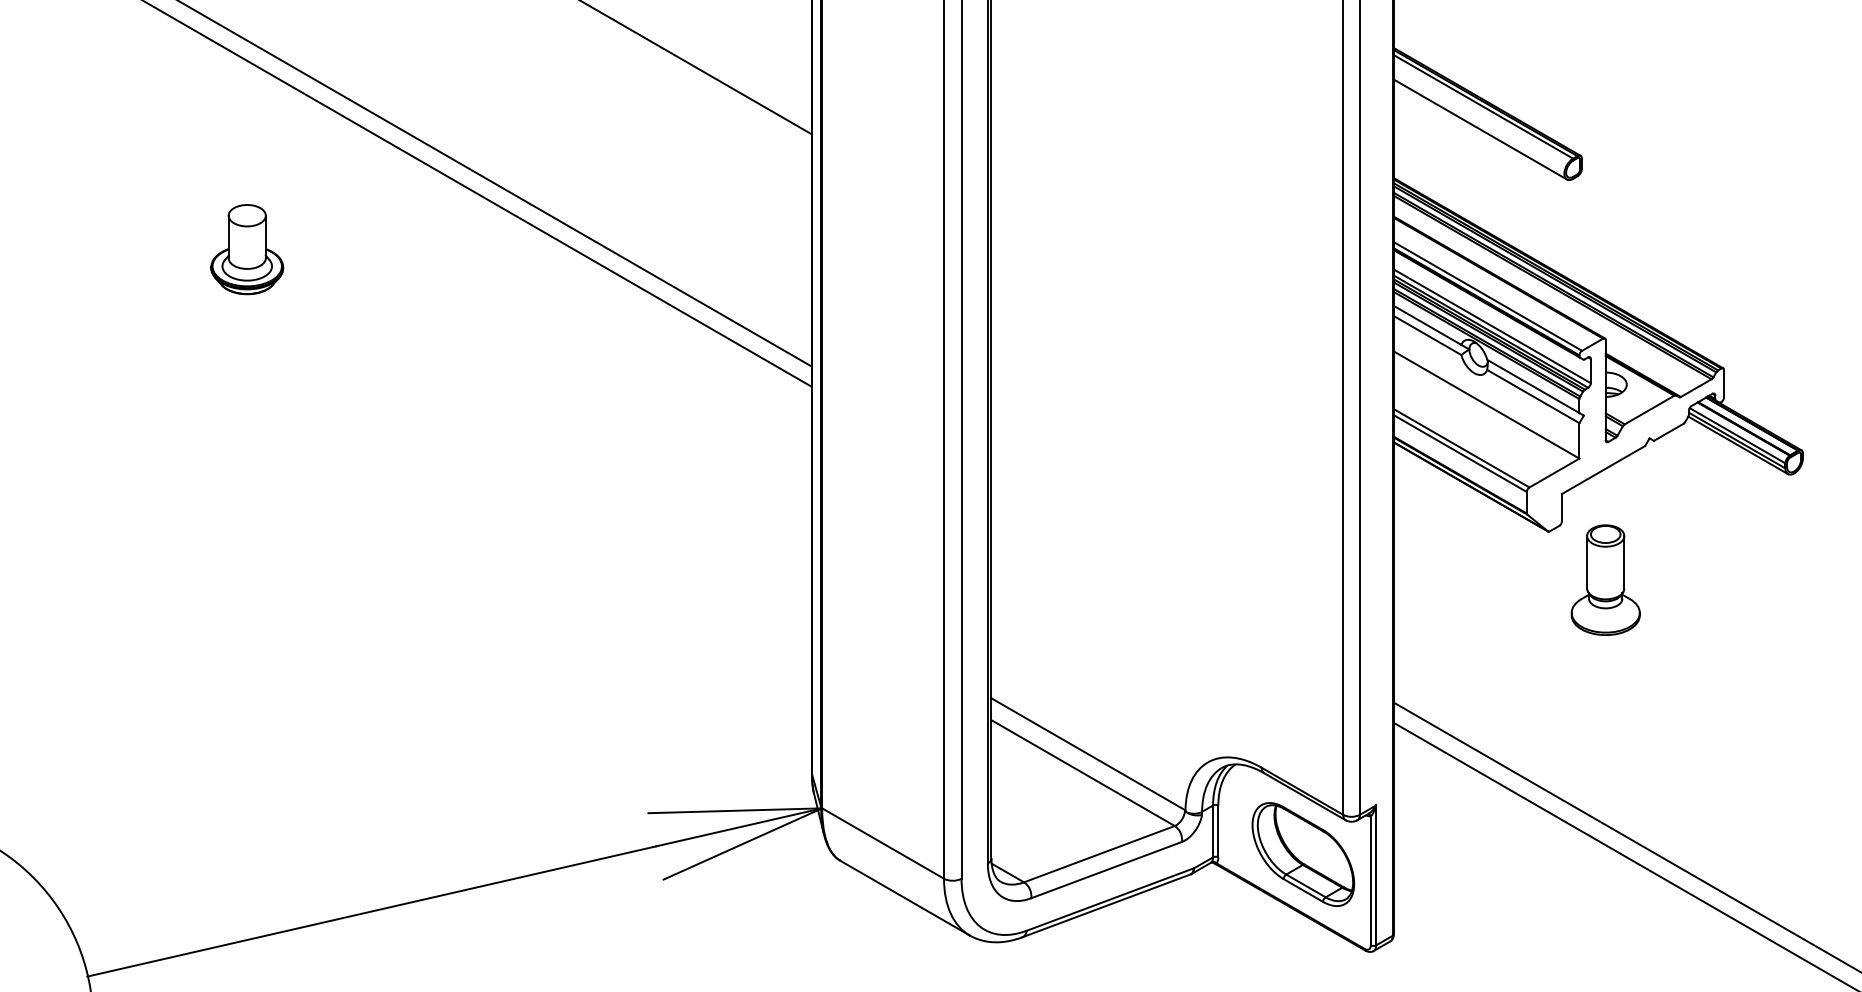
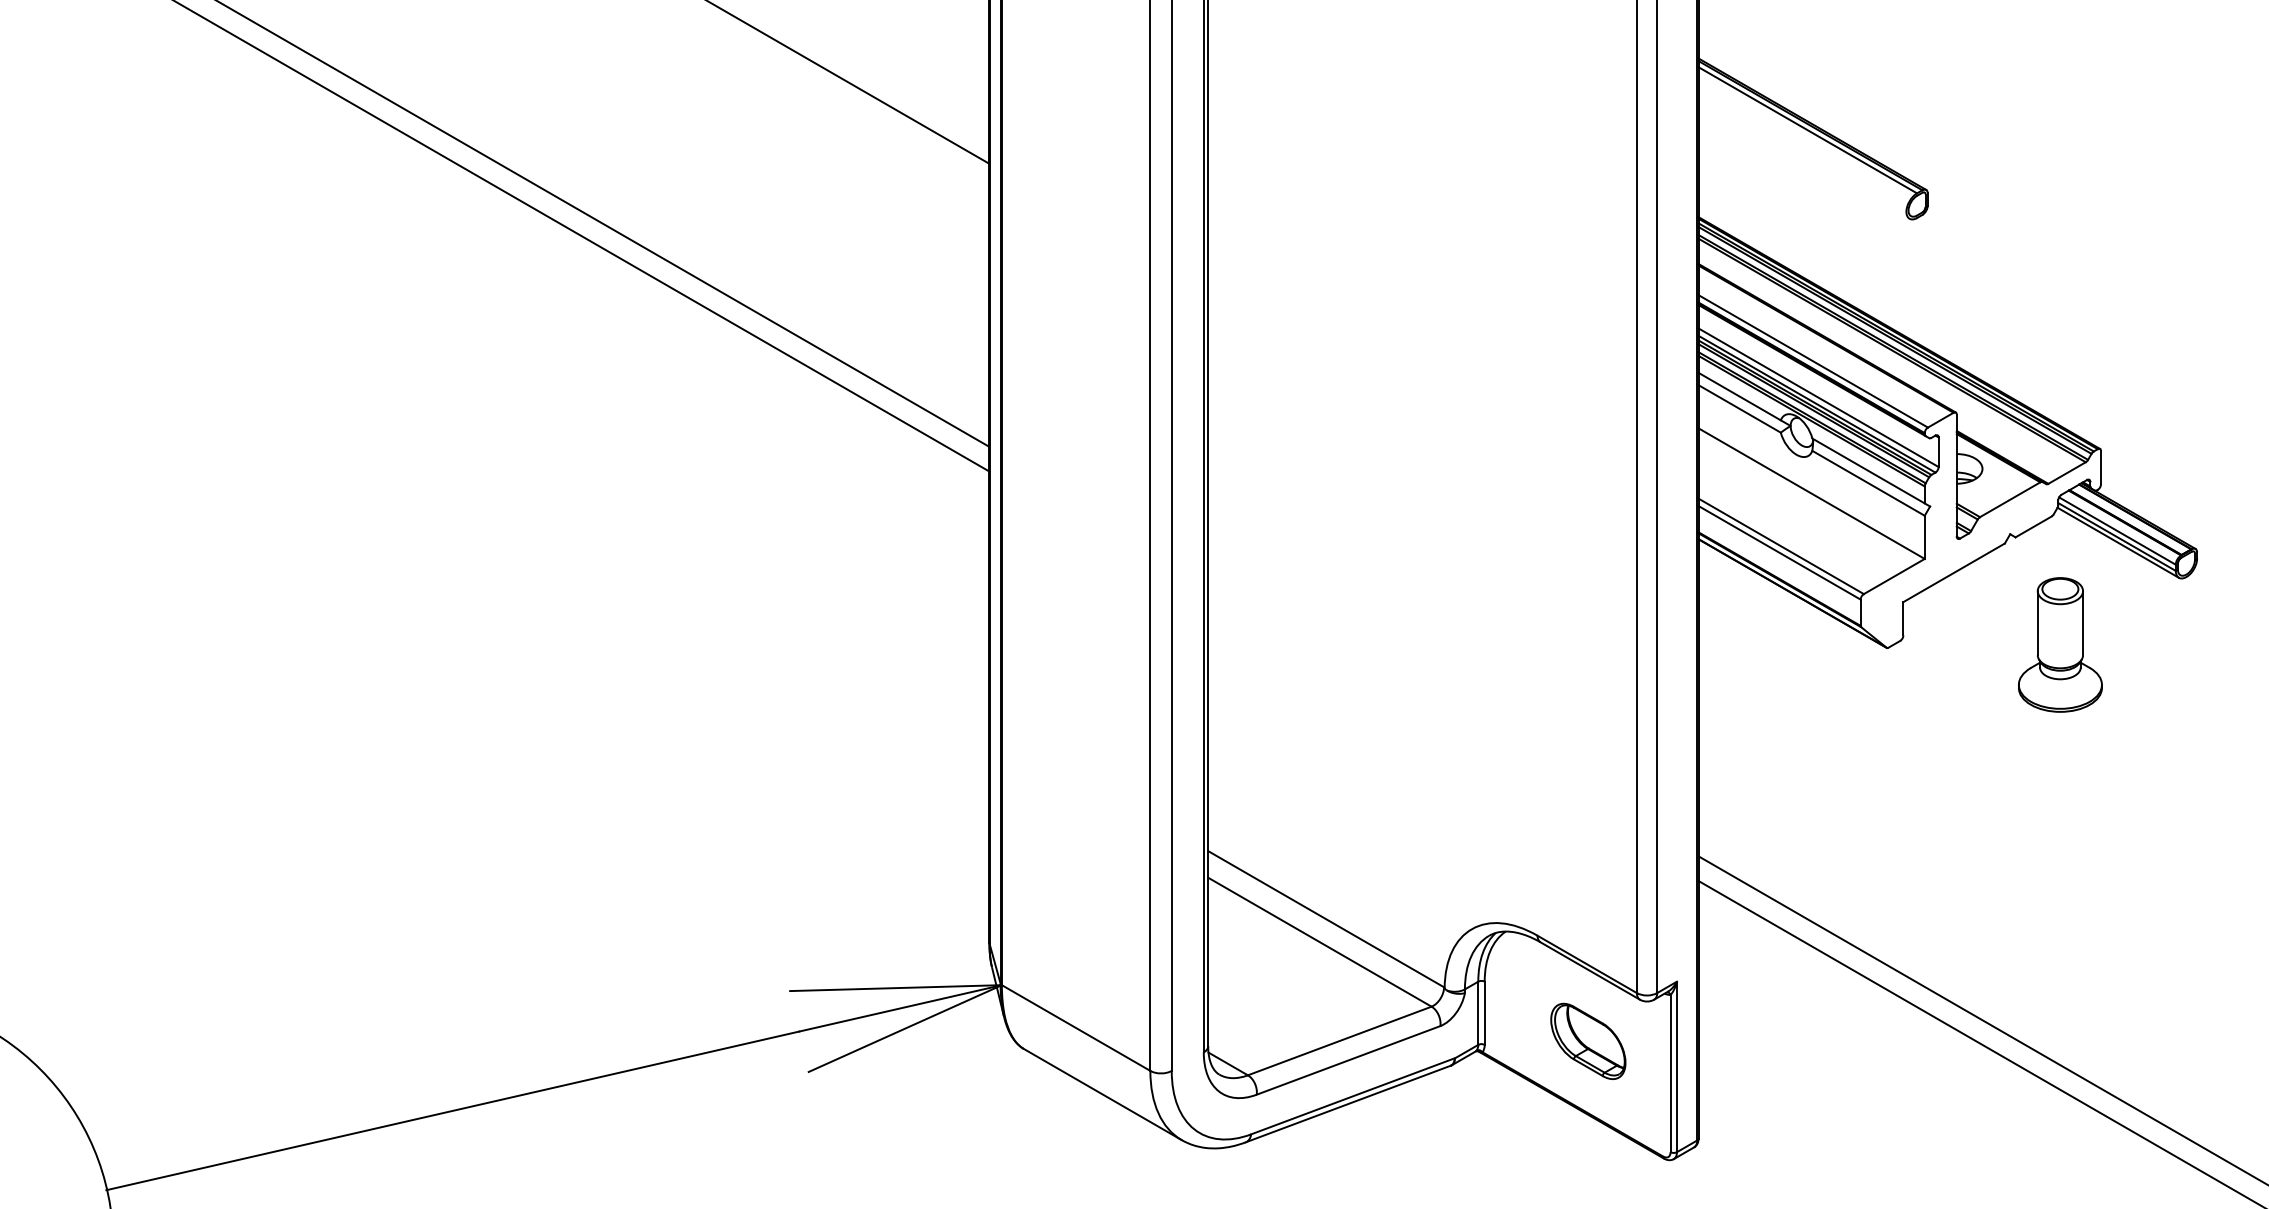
line: (1479, 129) -> (1802, 157), removed
part: (247, 249) -> (301, 304), removed
part: (1605, 579) -> (2060, 644), moved
part: (1303, 854) -> (1588, 1041), size x0.6

